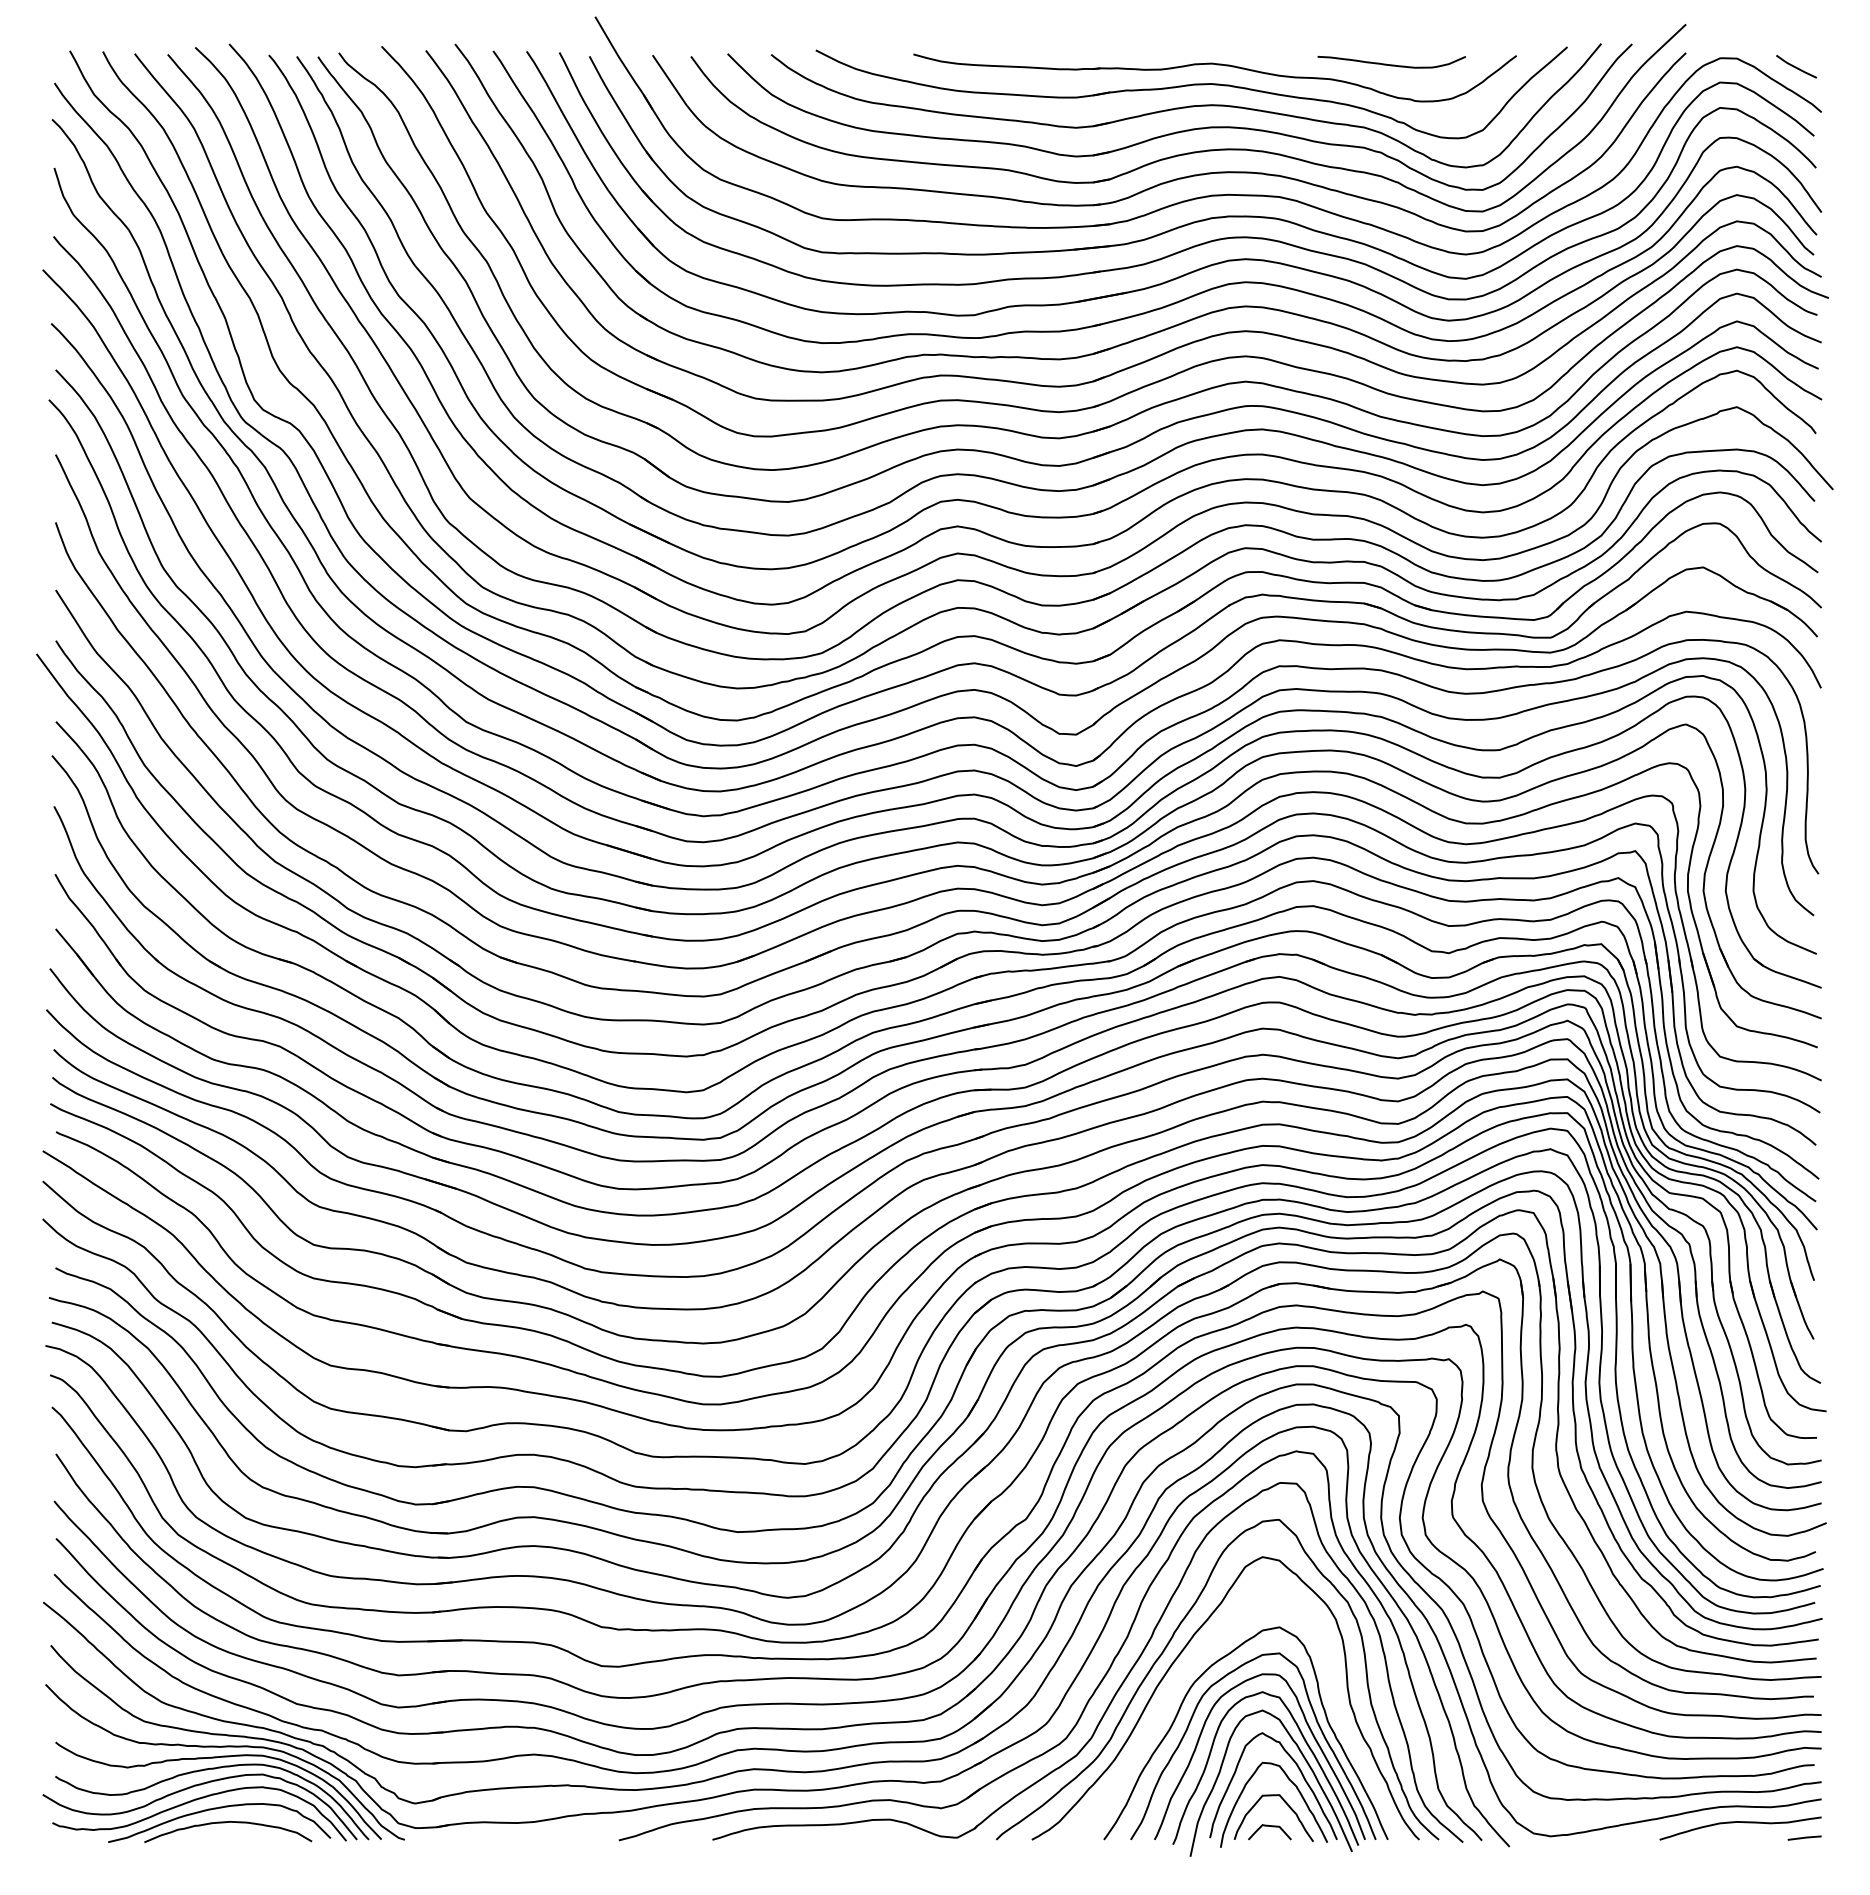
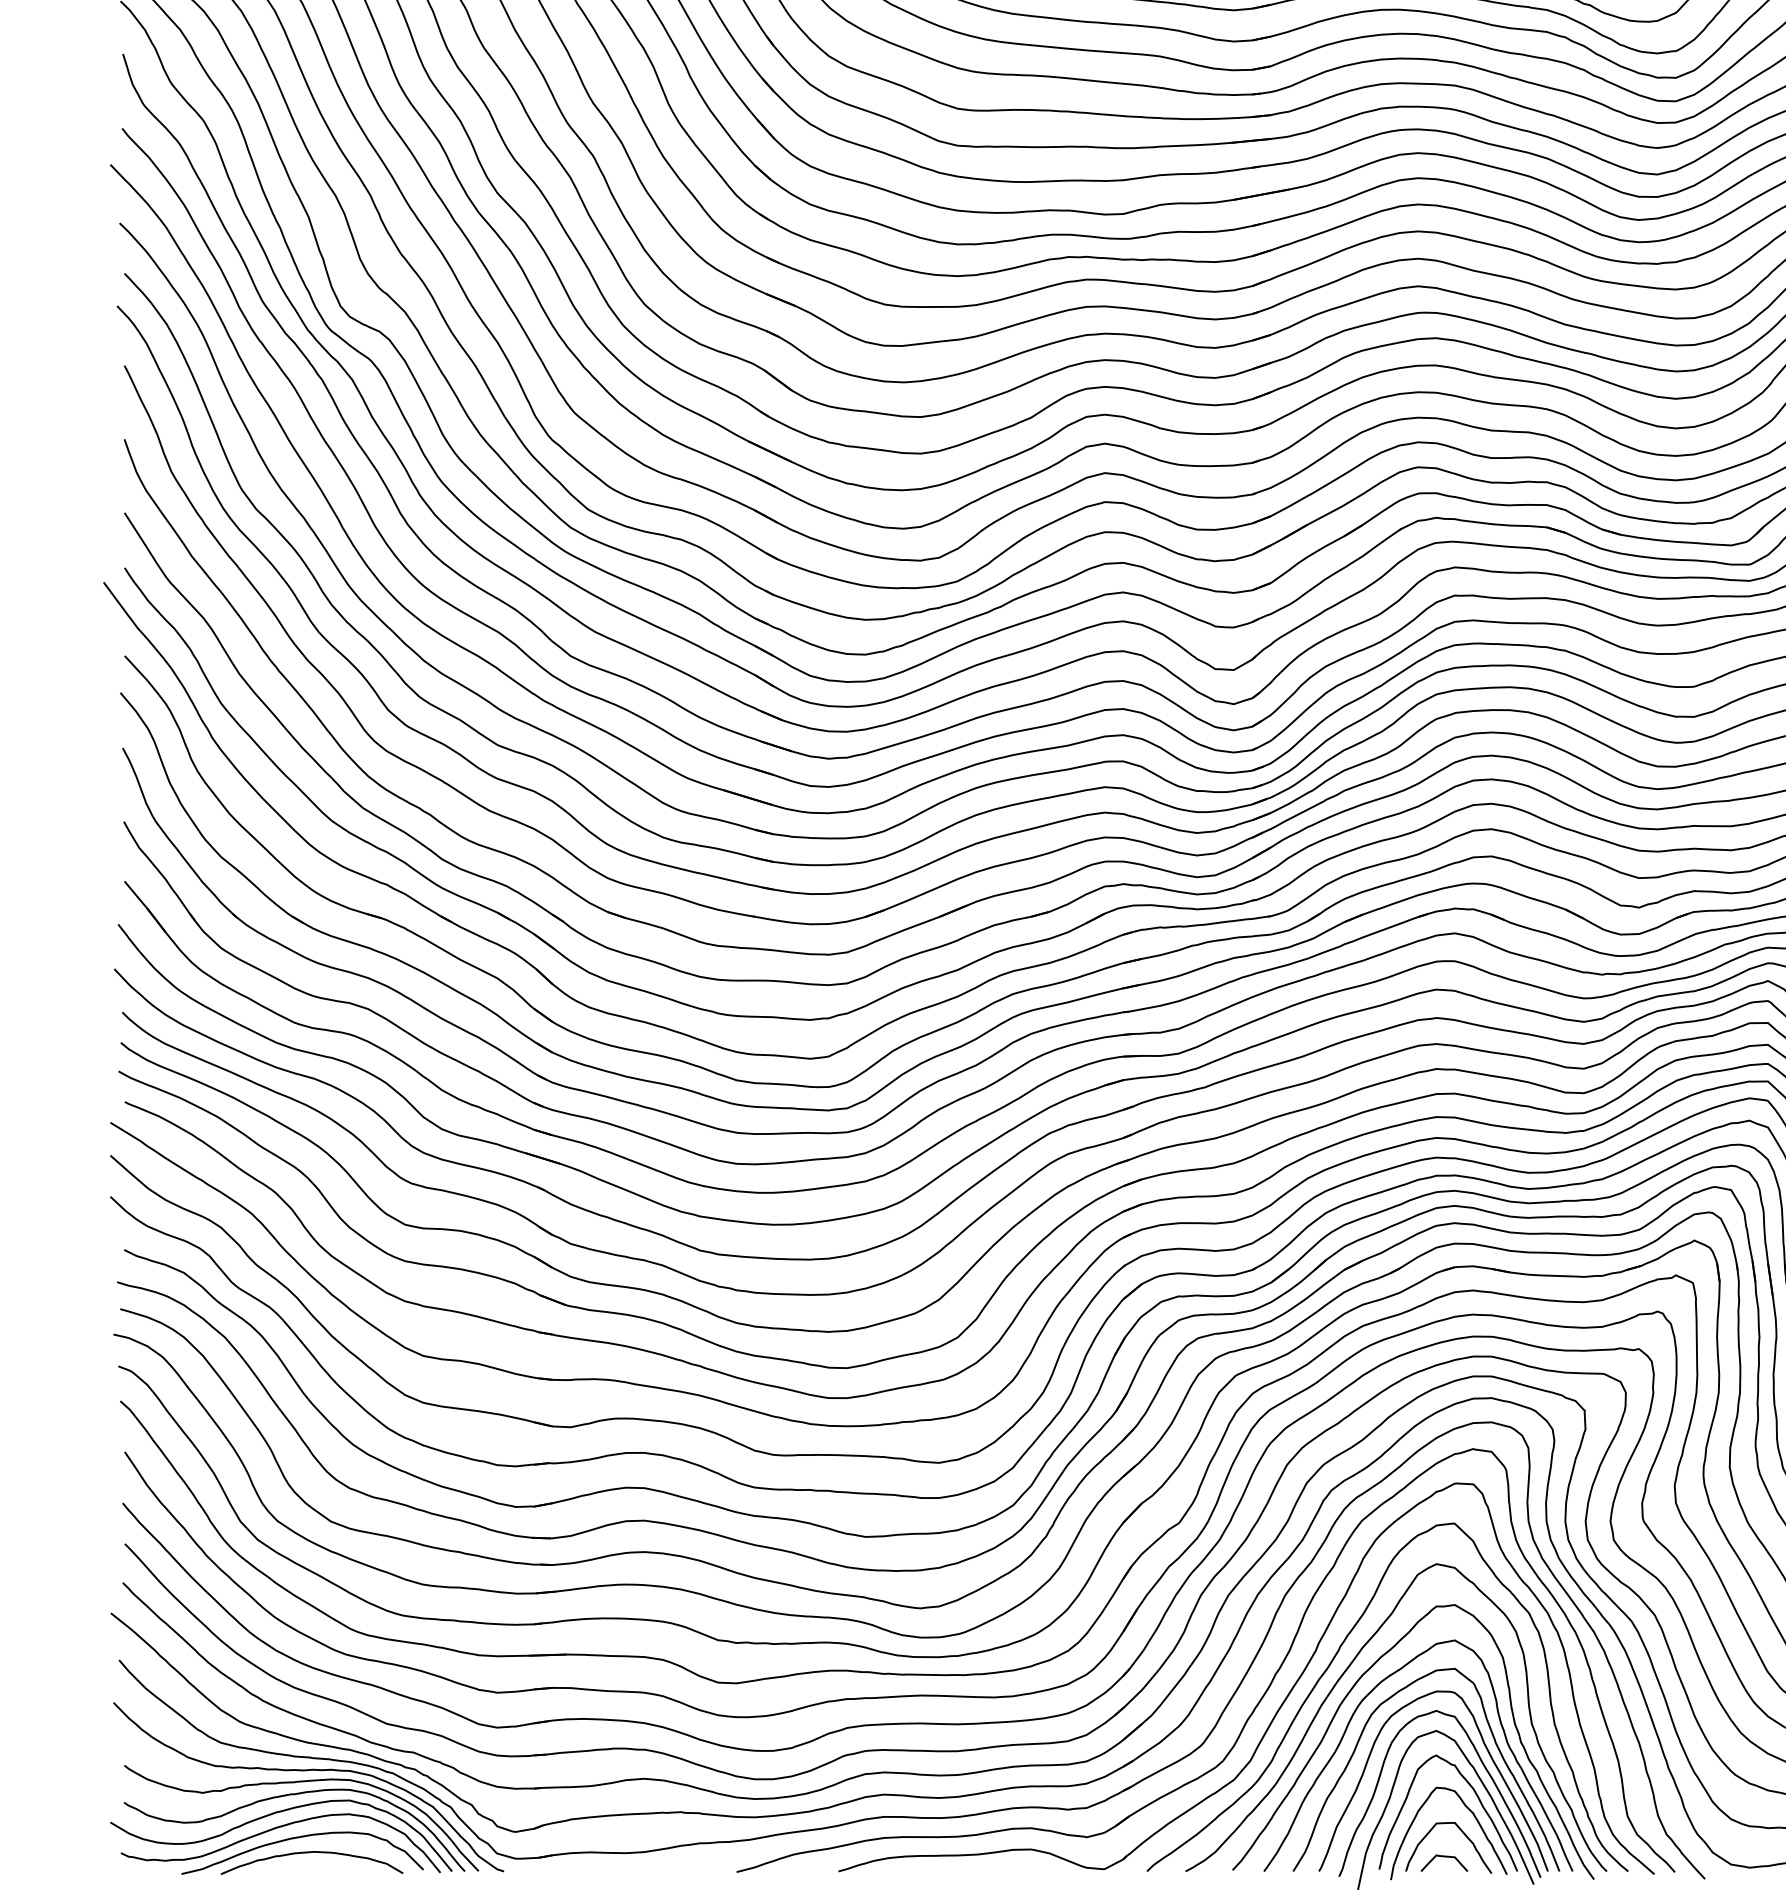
curve: (1183, 1675) -> (1350, 1692), added

